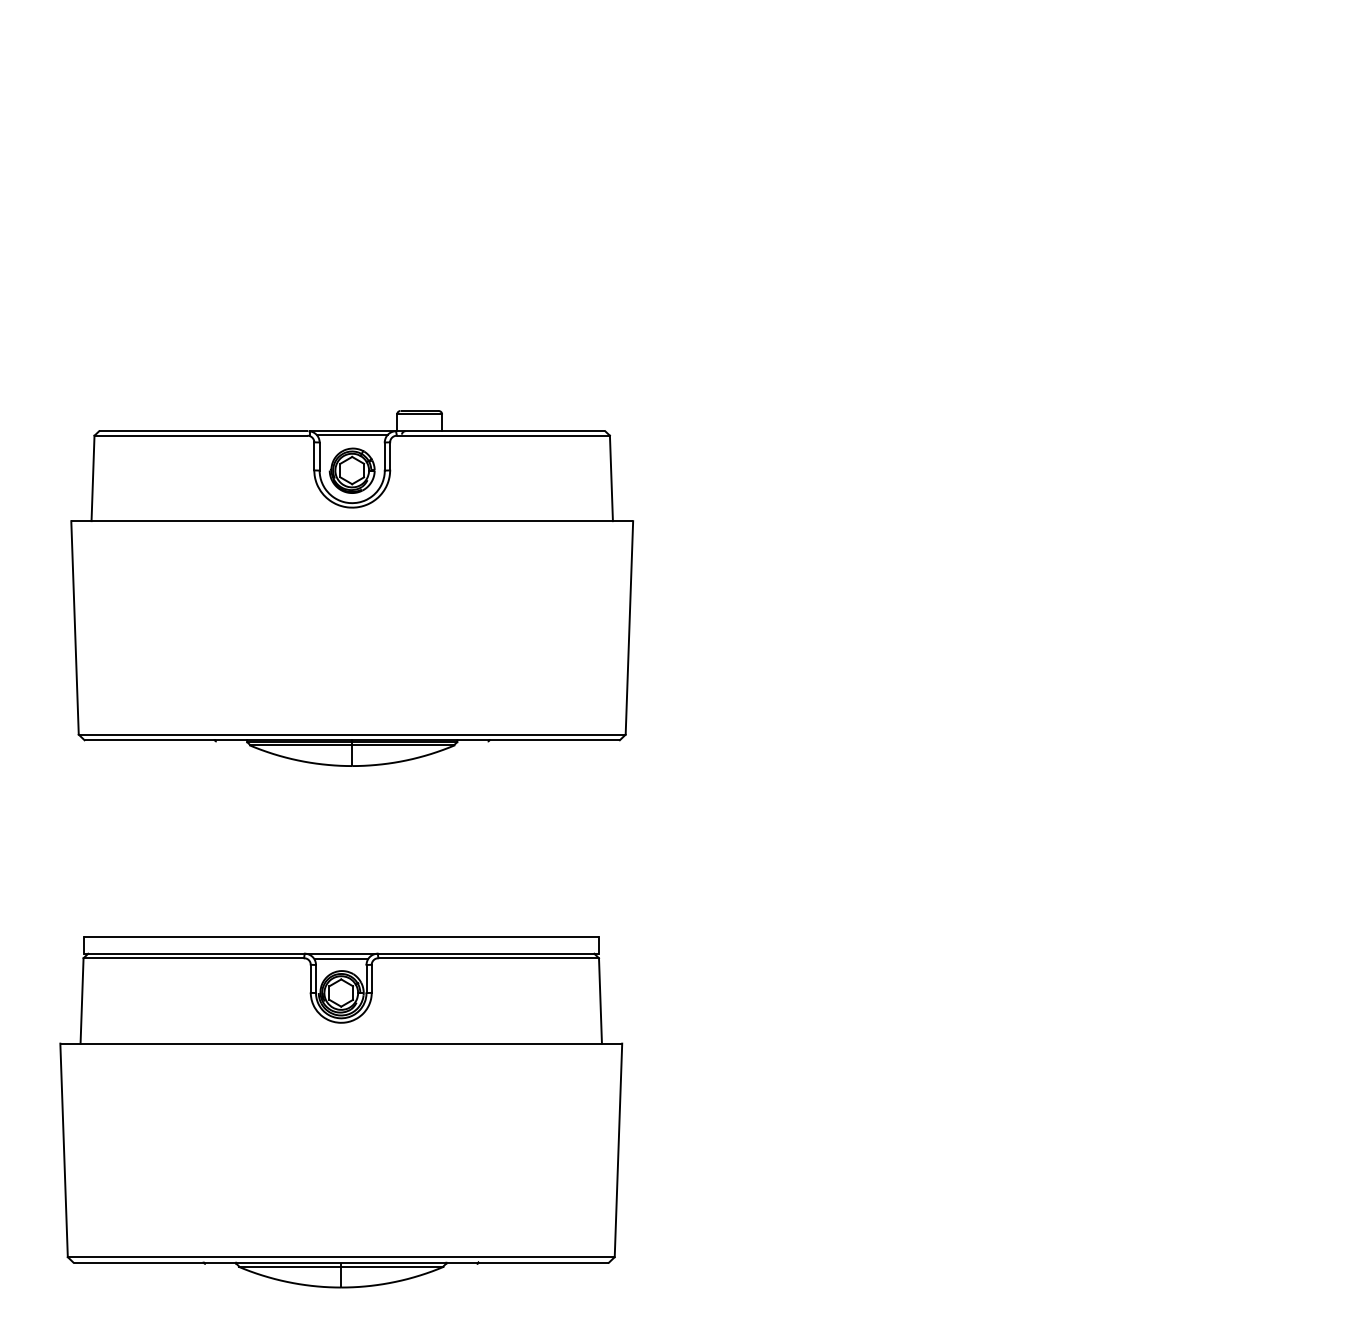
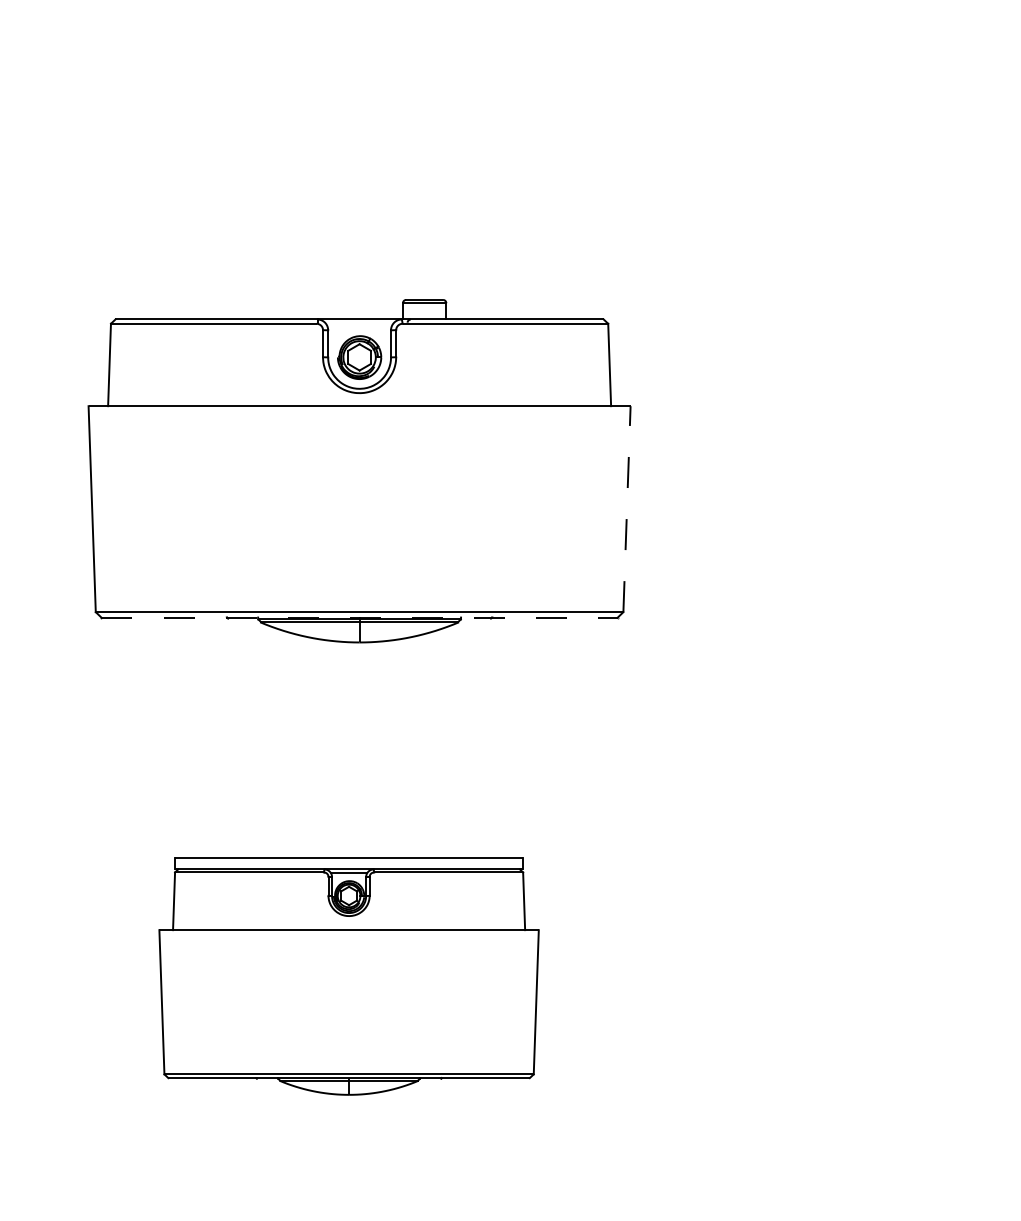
line: (352, 434) -> (359, 322), removed
line: (629, 627) -> (627, 508), solid -> dashed
line: (352, 740) -> (359, 617), solid -> dashed
part: (341, 1112) -> (349, 976), size x0.7

